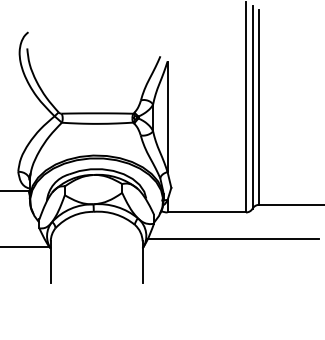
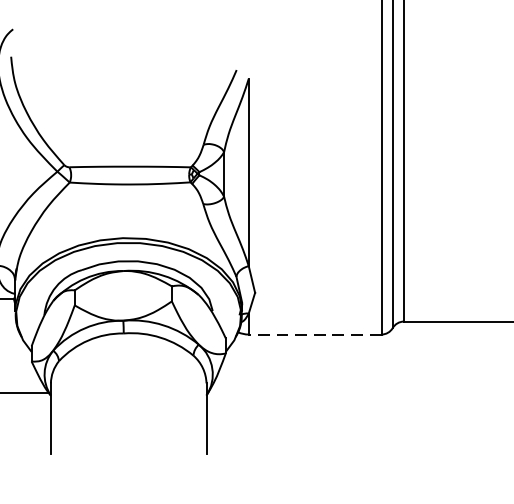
line: (206, 212) -> (314, 334), solid -> dashed
line: (233, 239) -> (360, 380), removed

